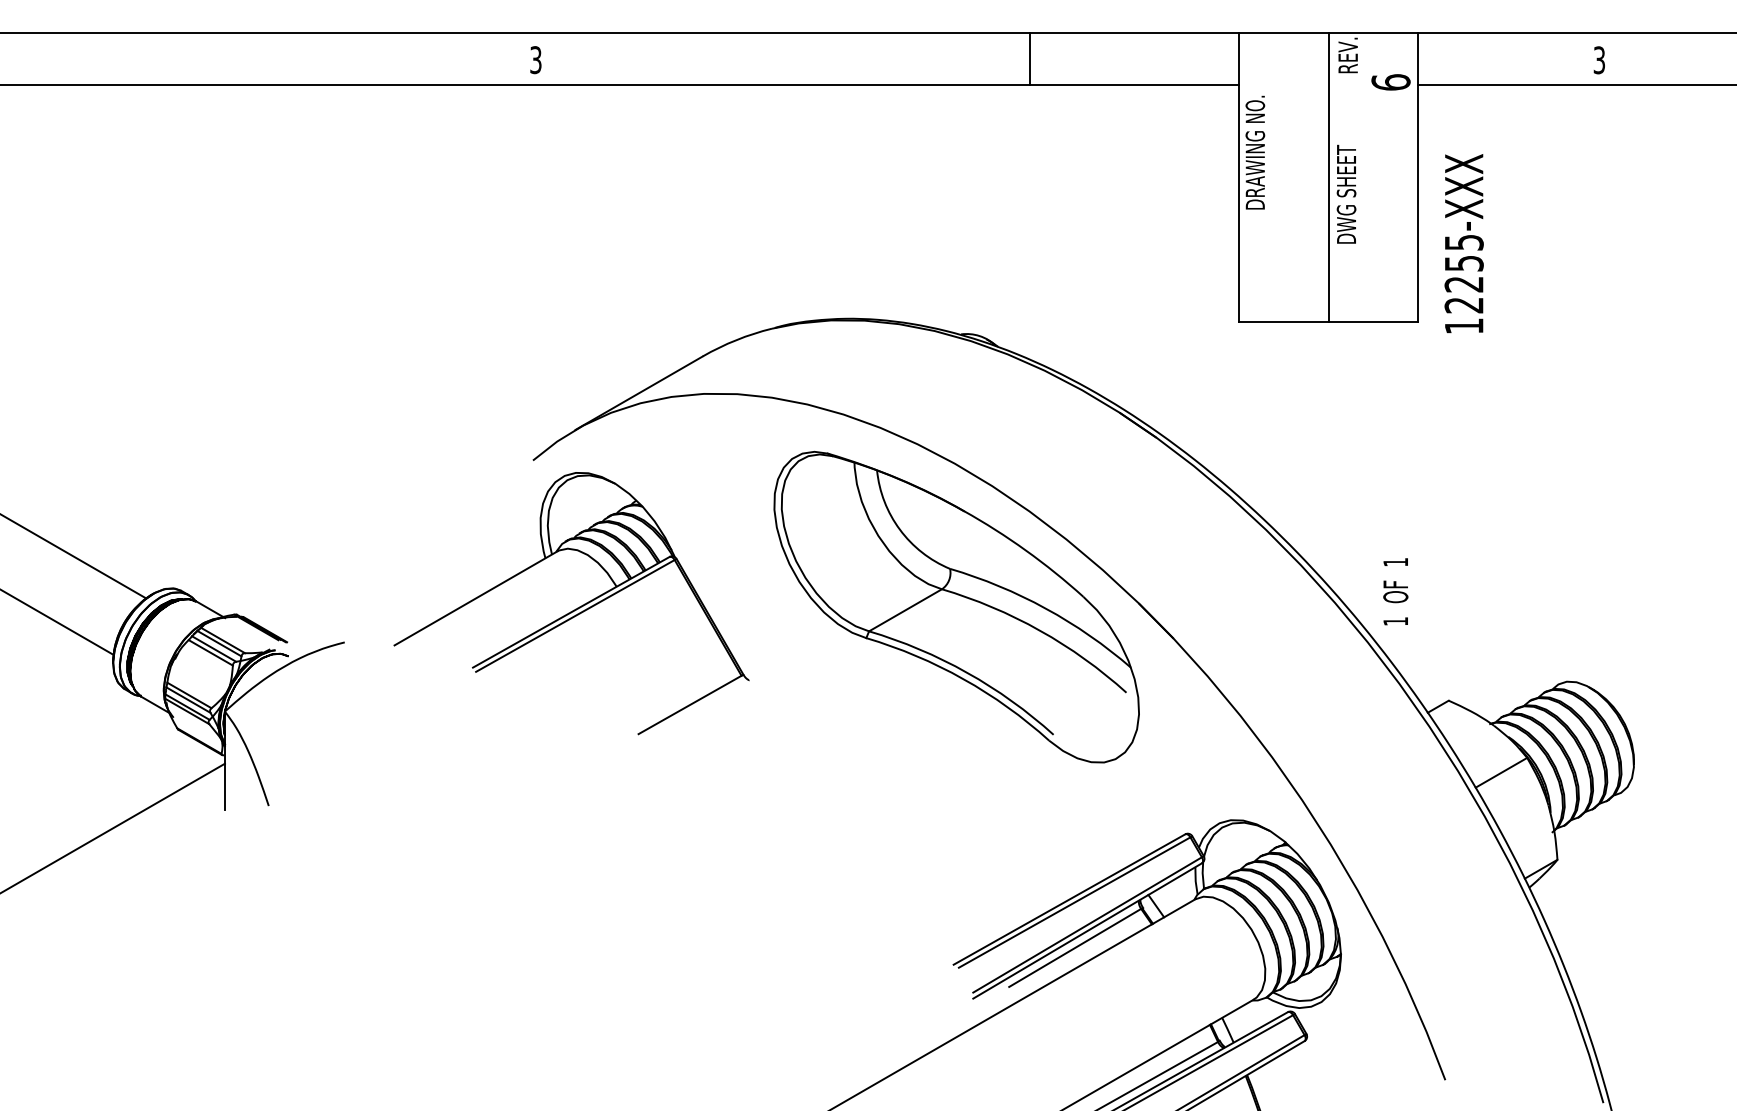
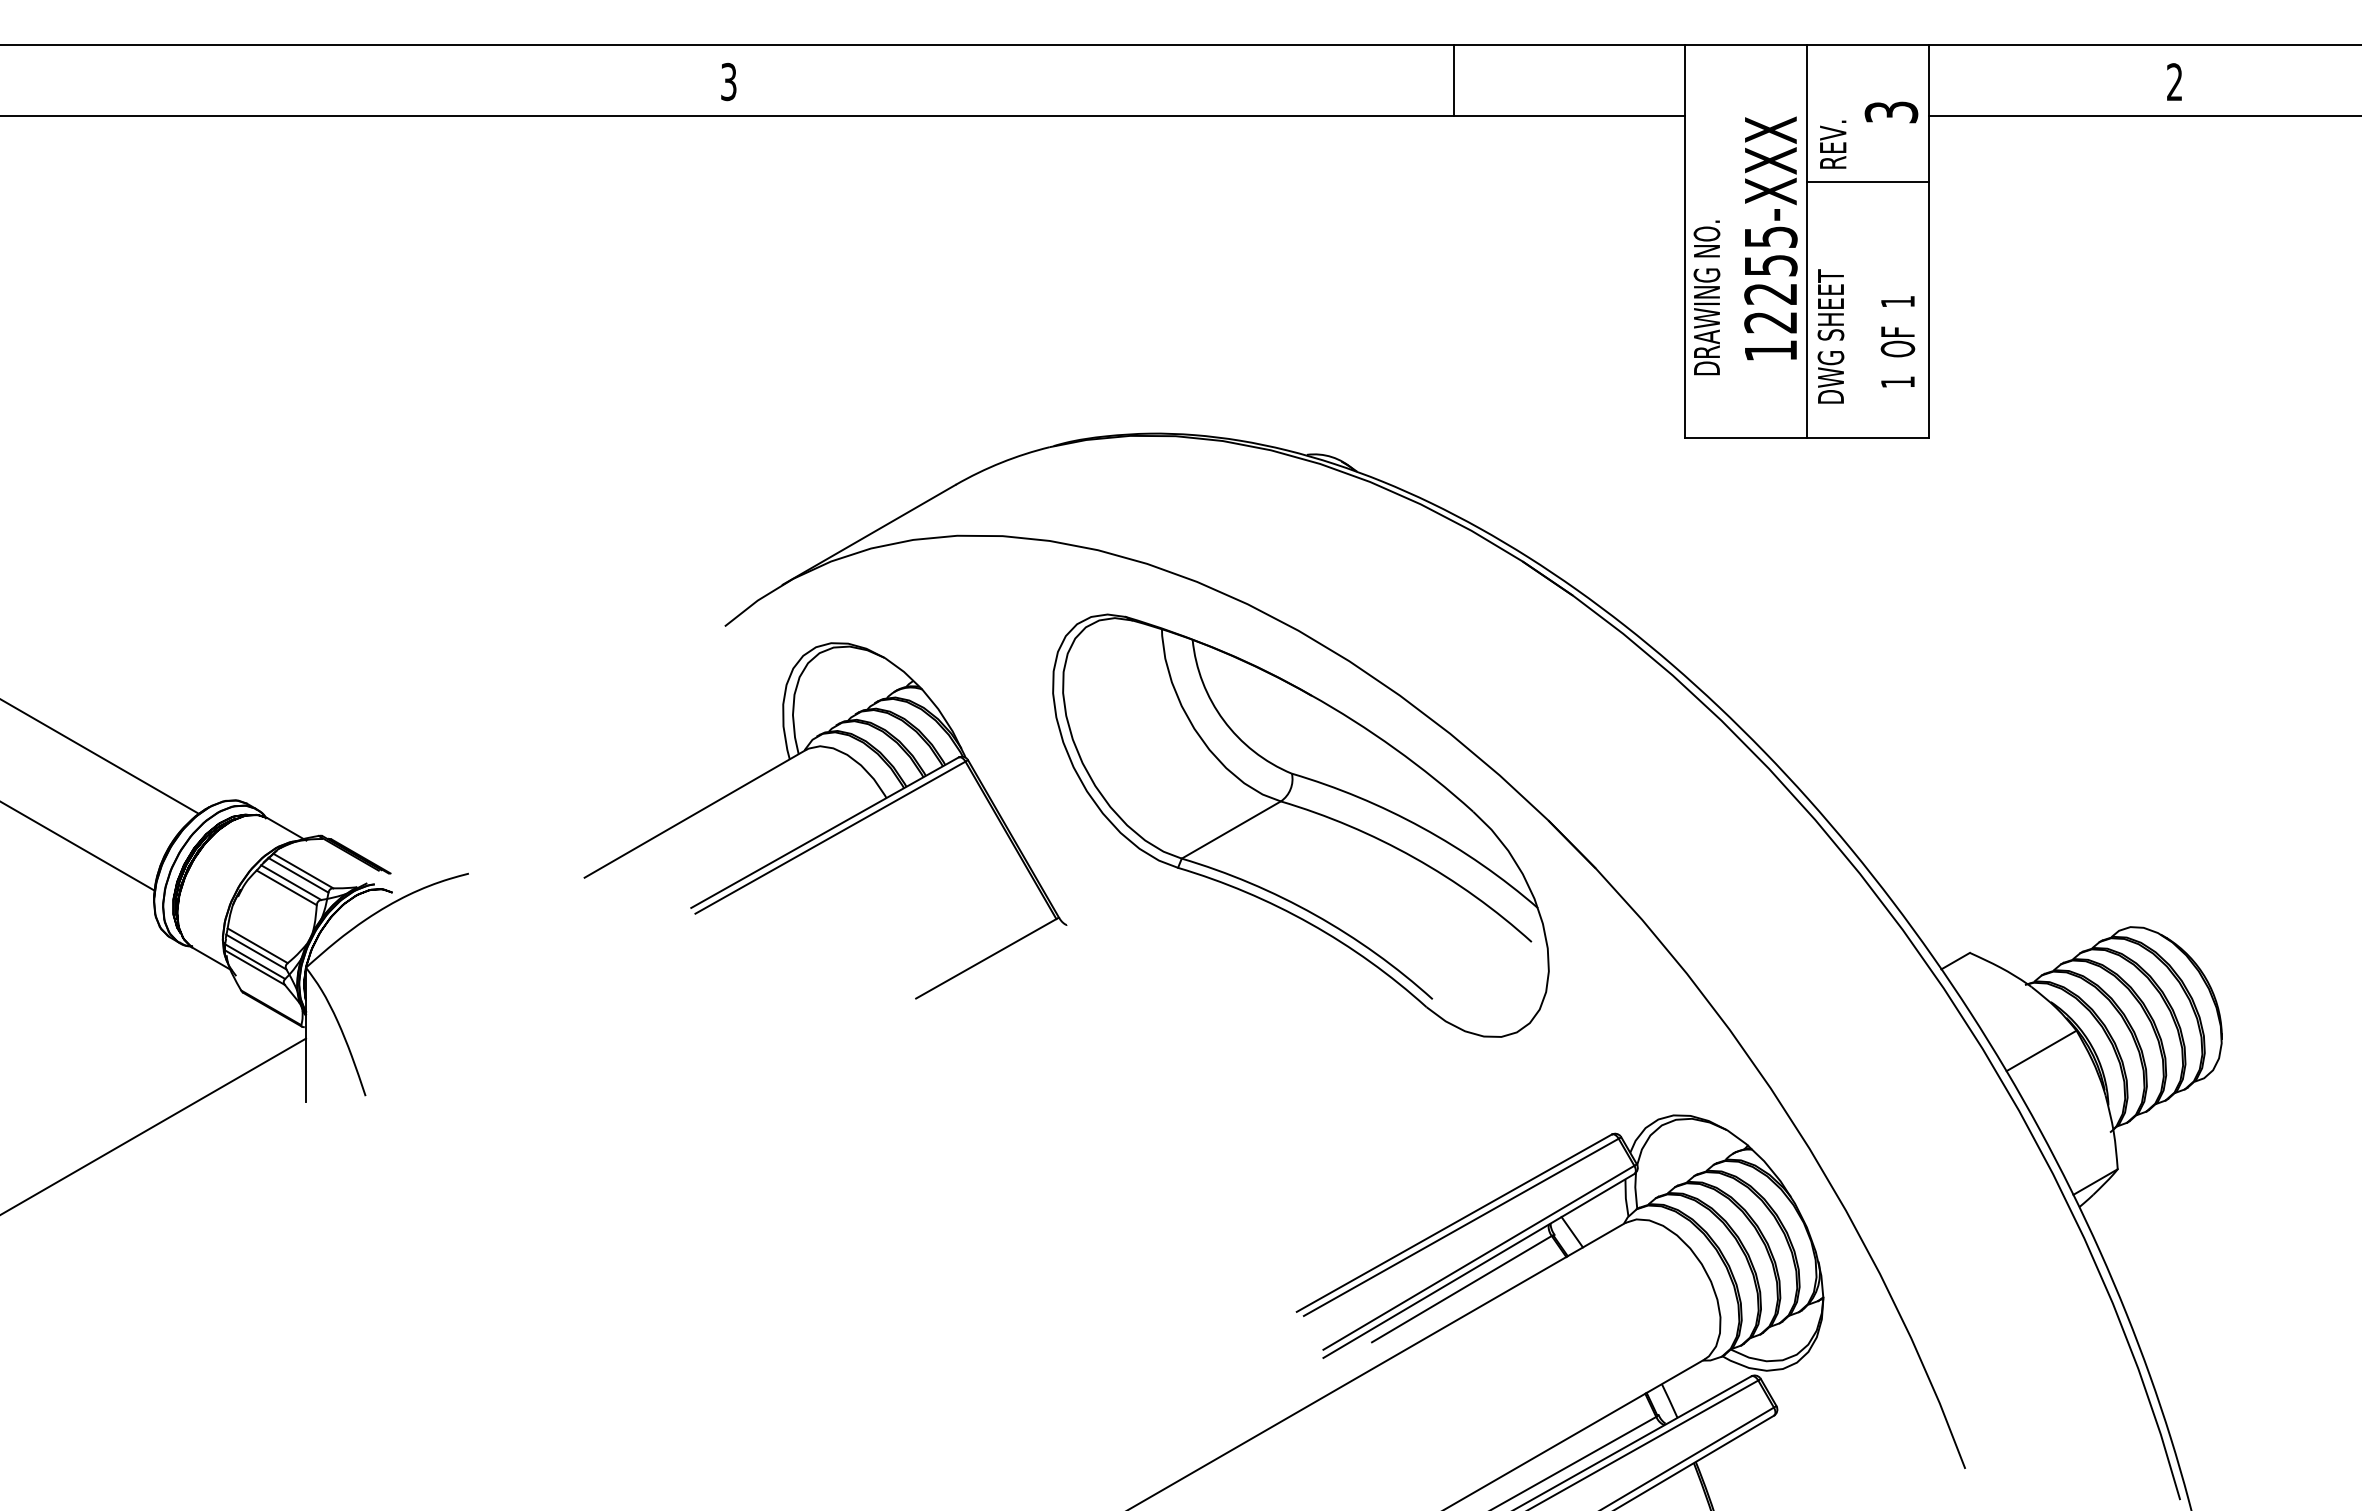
text: (1348, 55) -> (1833, 144), moved
line: (1029, 59) -> (1454, 80), moved
text: (1599, 60) -> (2174, 82), 3 -> 2
text: (1391, 82) -> (1891, 112), 6 -> 3
line: (1373, 134) -> (1867, 182), added
text: (1255, 152) -> (1706, 297), moved
text: (1346, 194) -> (1830, 336), moved
text: (1463, 243) -> (1770, 238), moved
text: (1395, 591) -> (1897, 341), moved
part: (575, 609) -> (830, 828), moved

